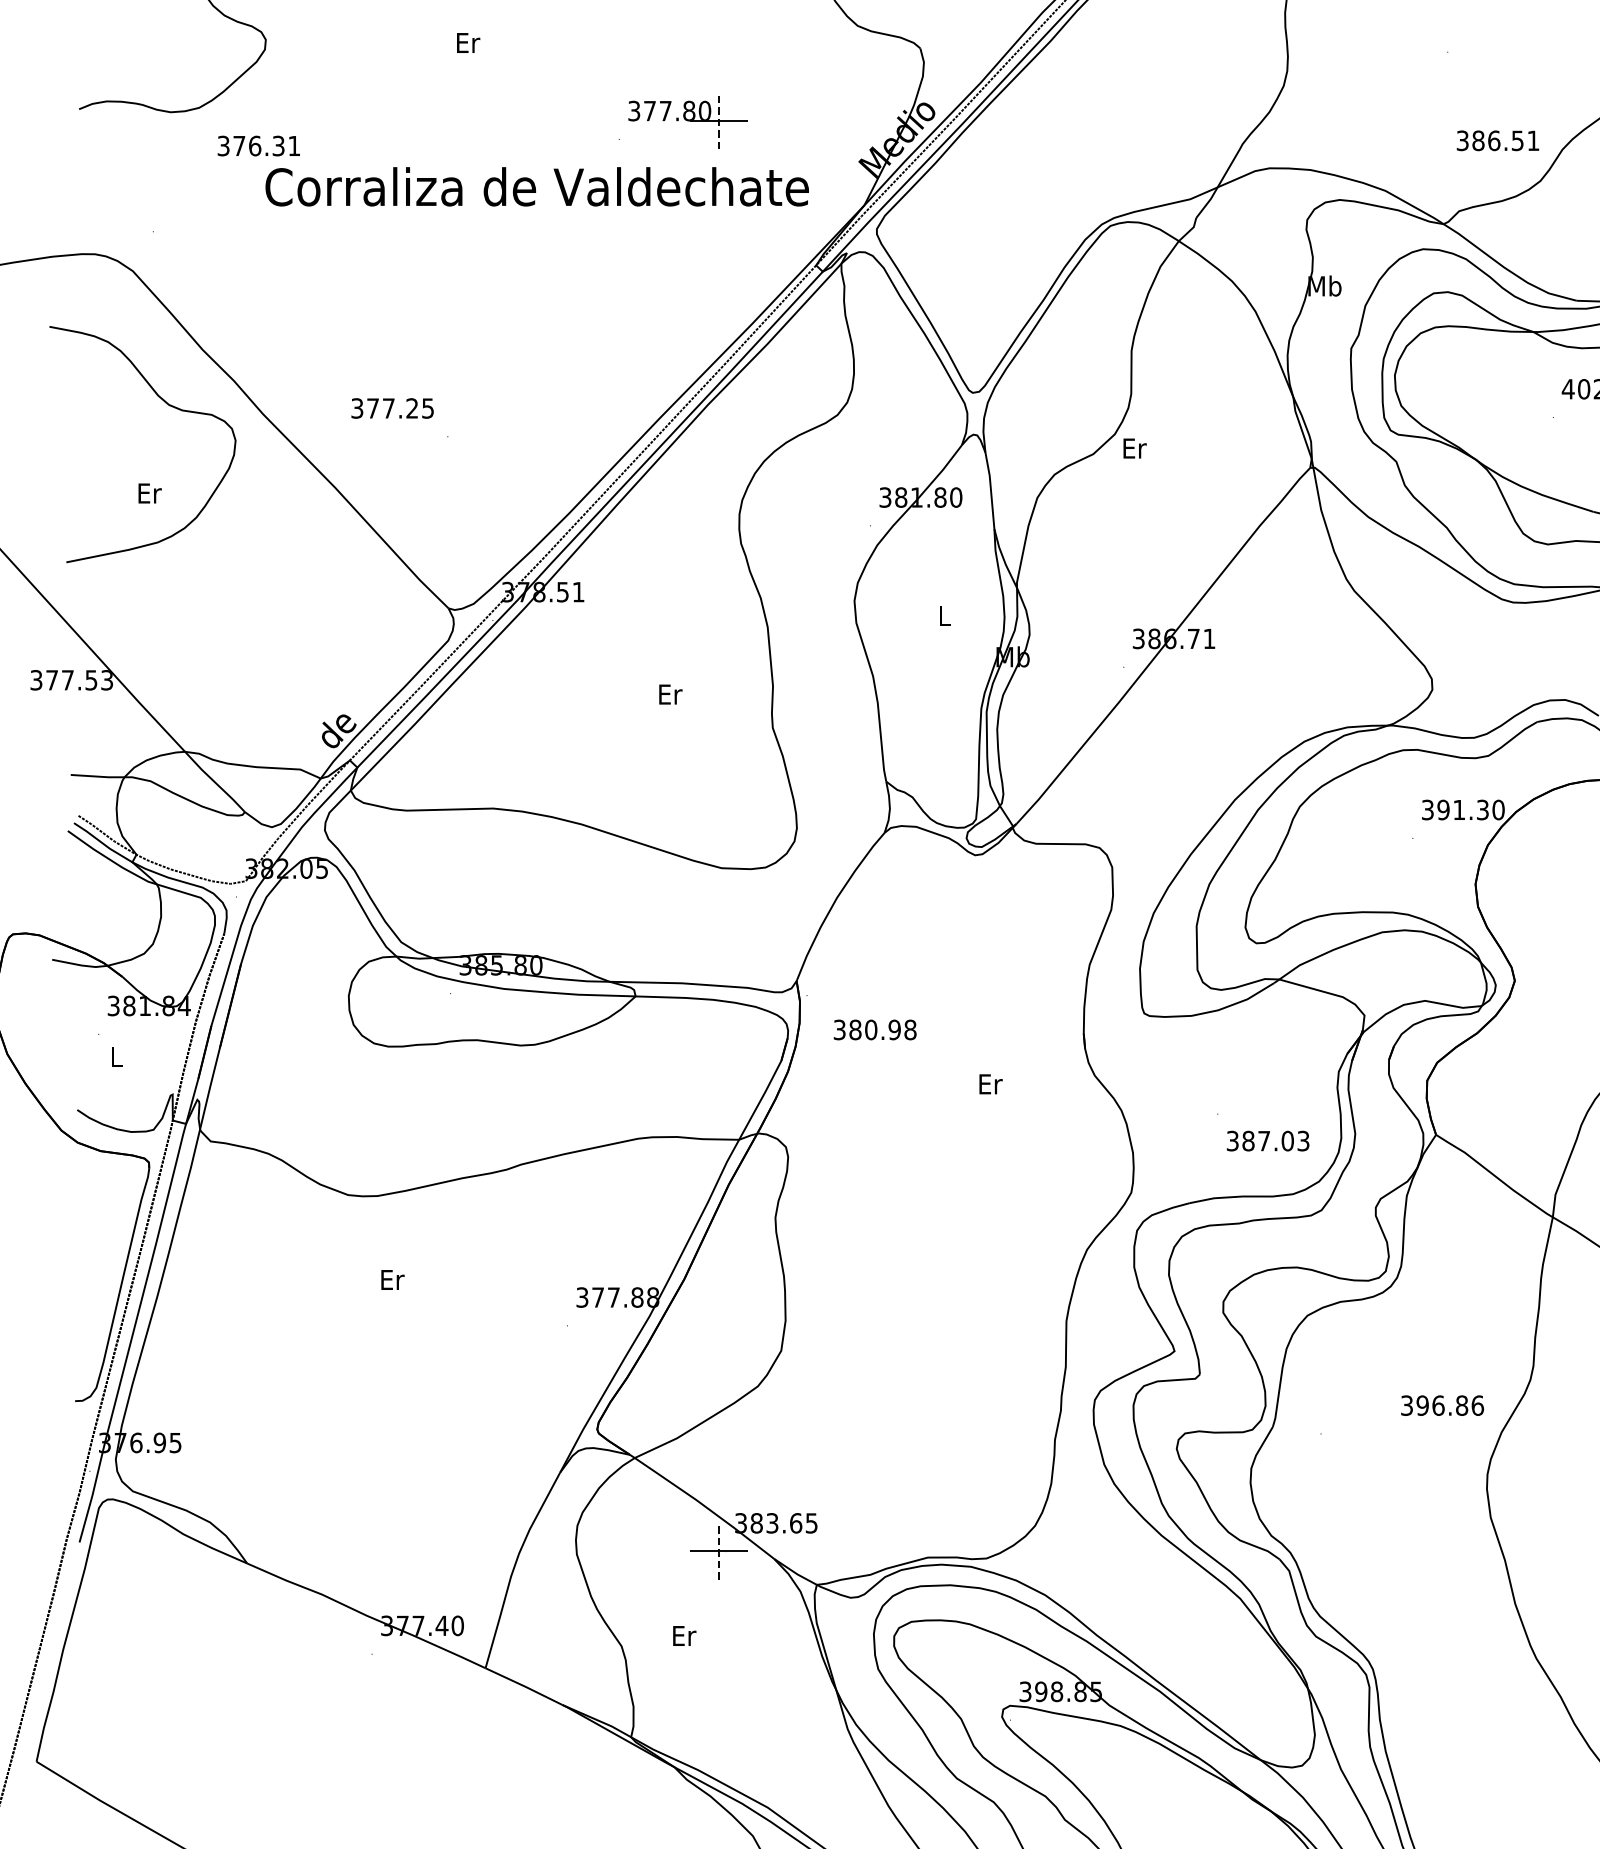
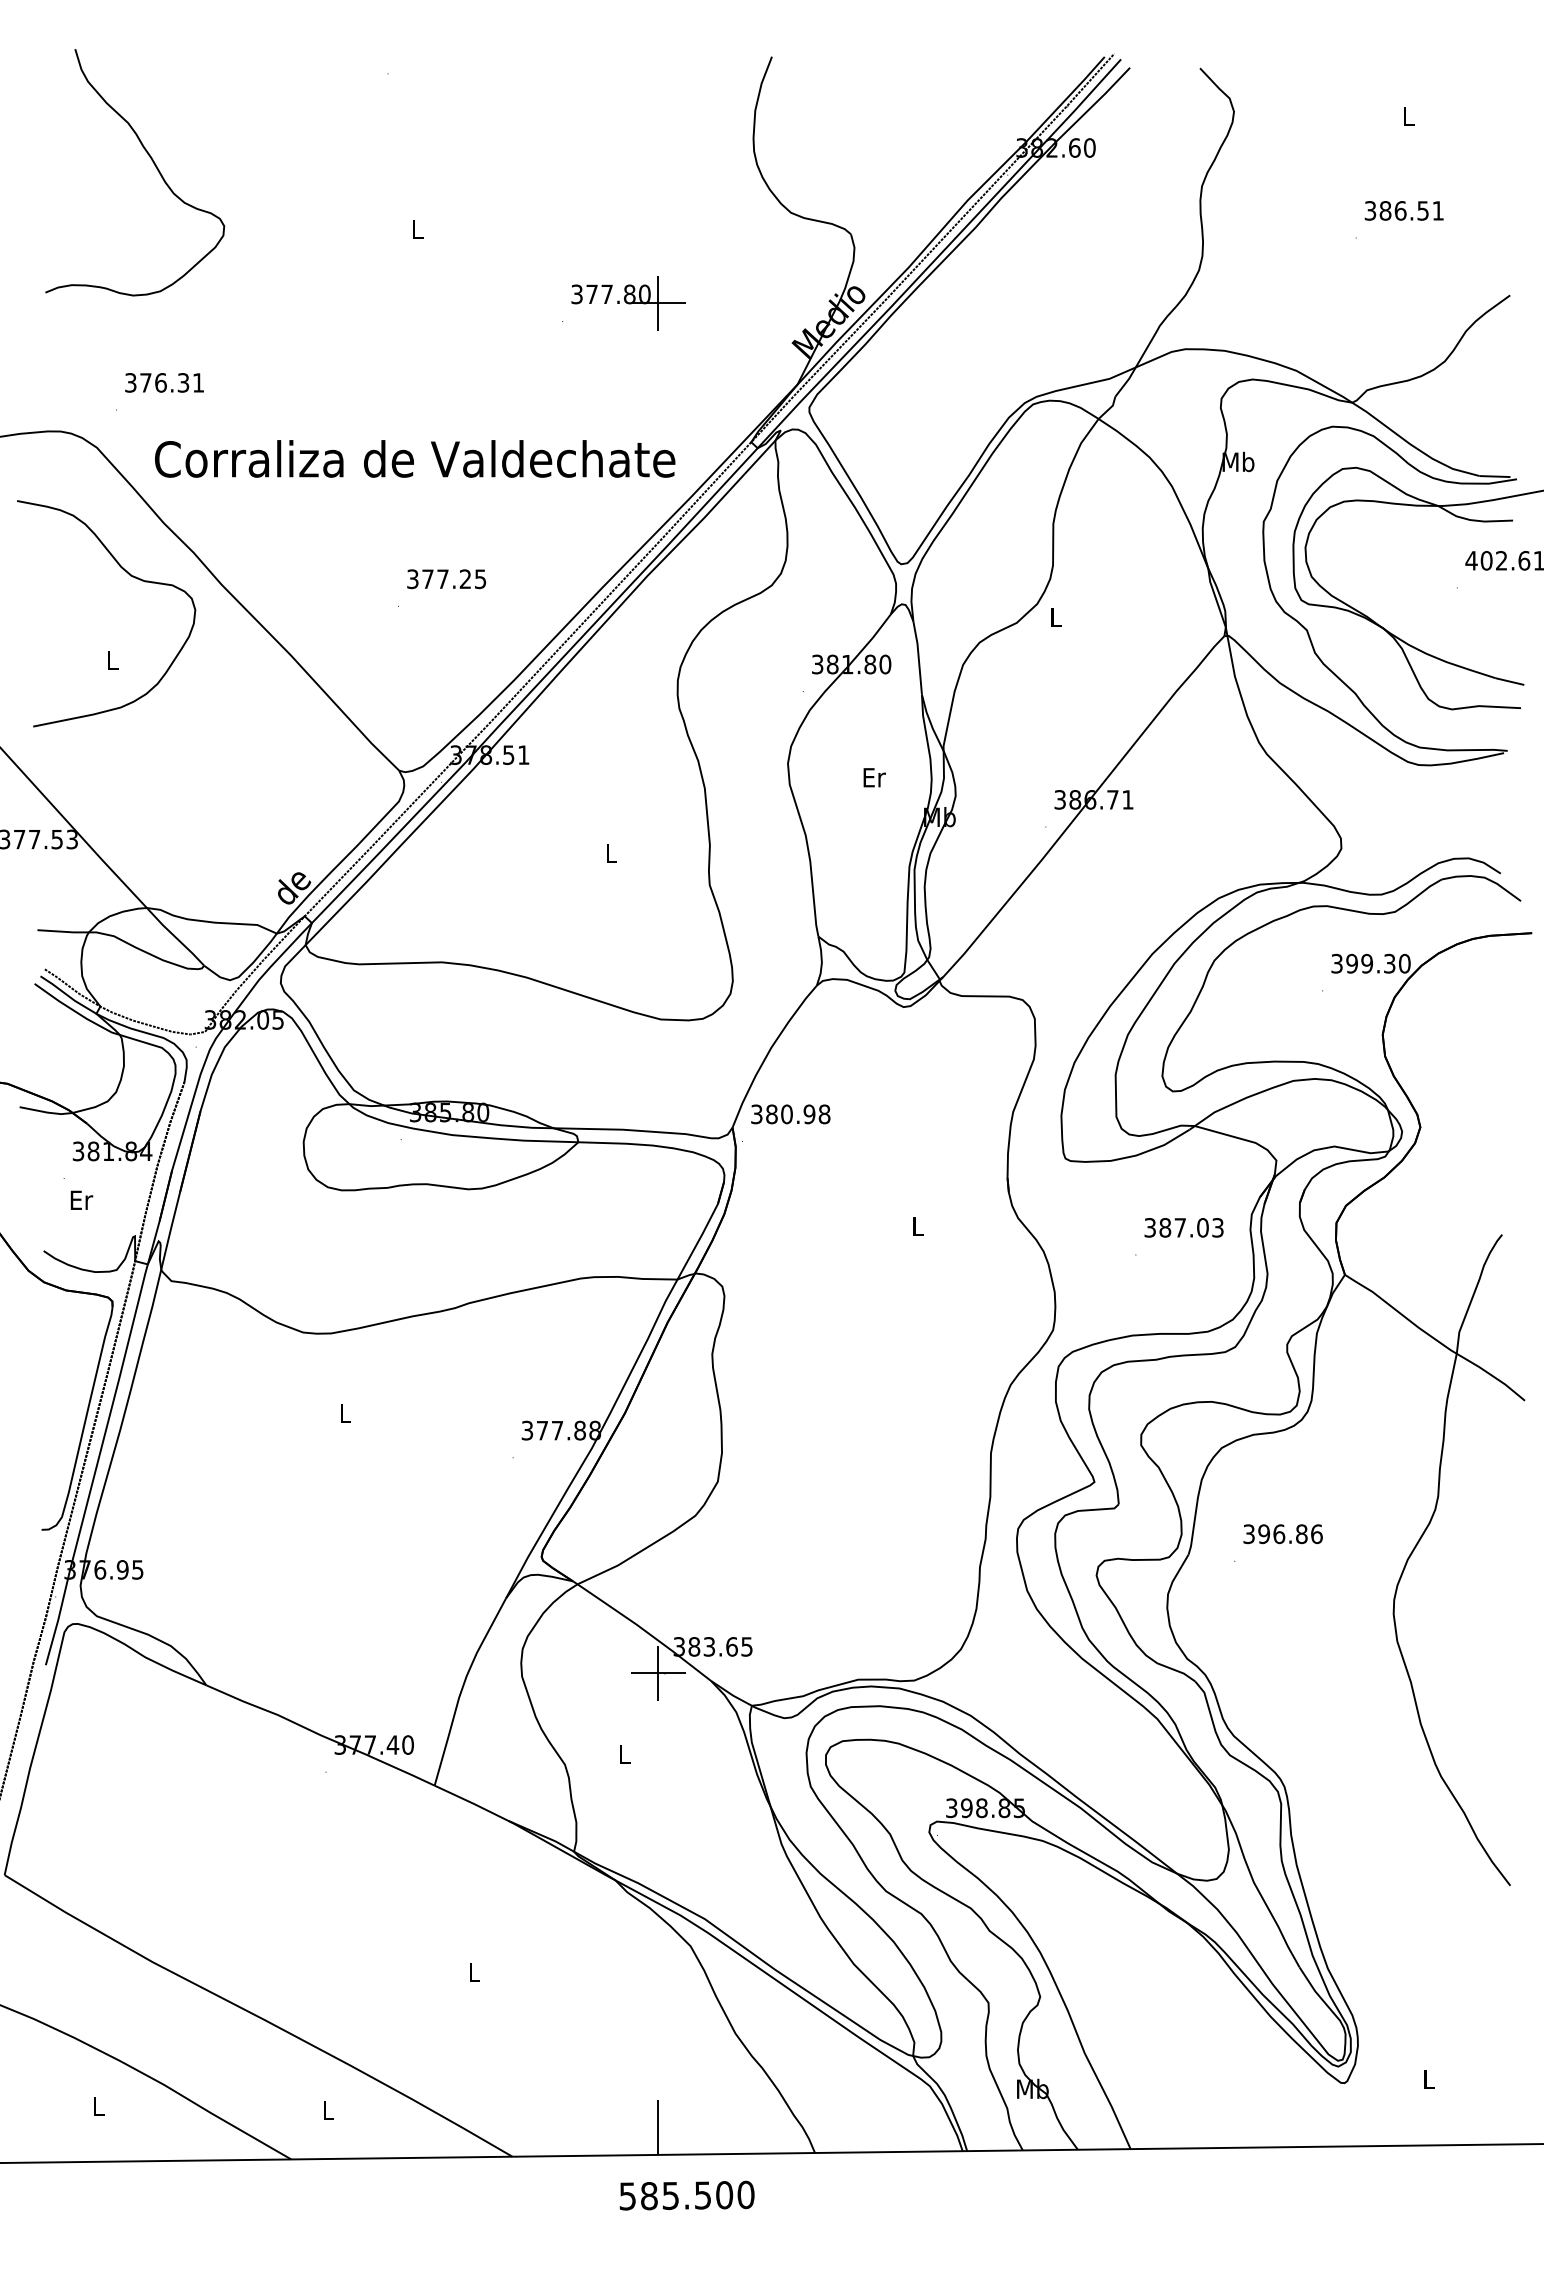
text: (468, 42) -> (418, 228), Er -> L
line: (719, 119) -> (658, 302), dashed -> solid
text: (1497, 140) -> (1403, 210), moved
text: (258, 145) -> (164, 382), moved
text: (537, 186) -> (415, 458), moved
text: (392, 408) -> (446, 579), moved
text: (1134, 448) -> (1056, 617), Er -> L
text: (150, 493) -> (113, 660), Er -> L
text: (944, 615) -> (874, 777), L -> Er
text: (671, 693) -> (612, 852), Er -> L
text: (1459, 809) -> (1367, 963), 391.30 -> 399.30
text: (874, 1030) -> (790, 1114), moved
text: (116, 1056) -> (81, 1199), L -> Er
text: (990, 1083) -> (918, 1225), Er -> L
text: (1267, 1140) -> (1183, 1227), moved
text: (392, 1279) -> (345, 1413), Er -> L
text: (1441, 1405) -> (1282, 1534), moved
line: (719, 1550) -> (658, 1672), dashed -> solid
text: (684, 1635) -> (625, 1754), Er -> L

